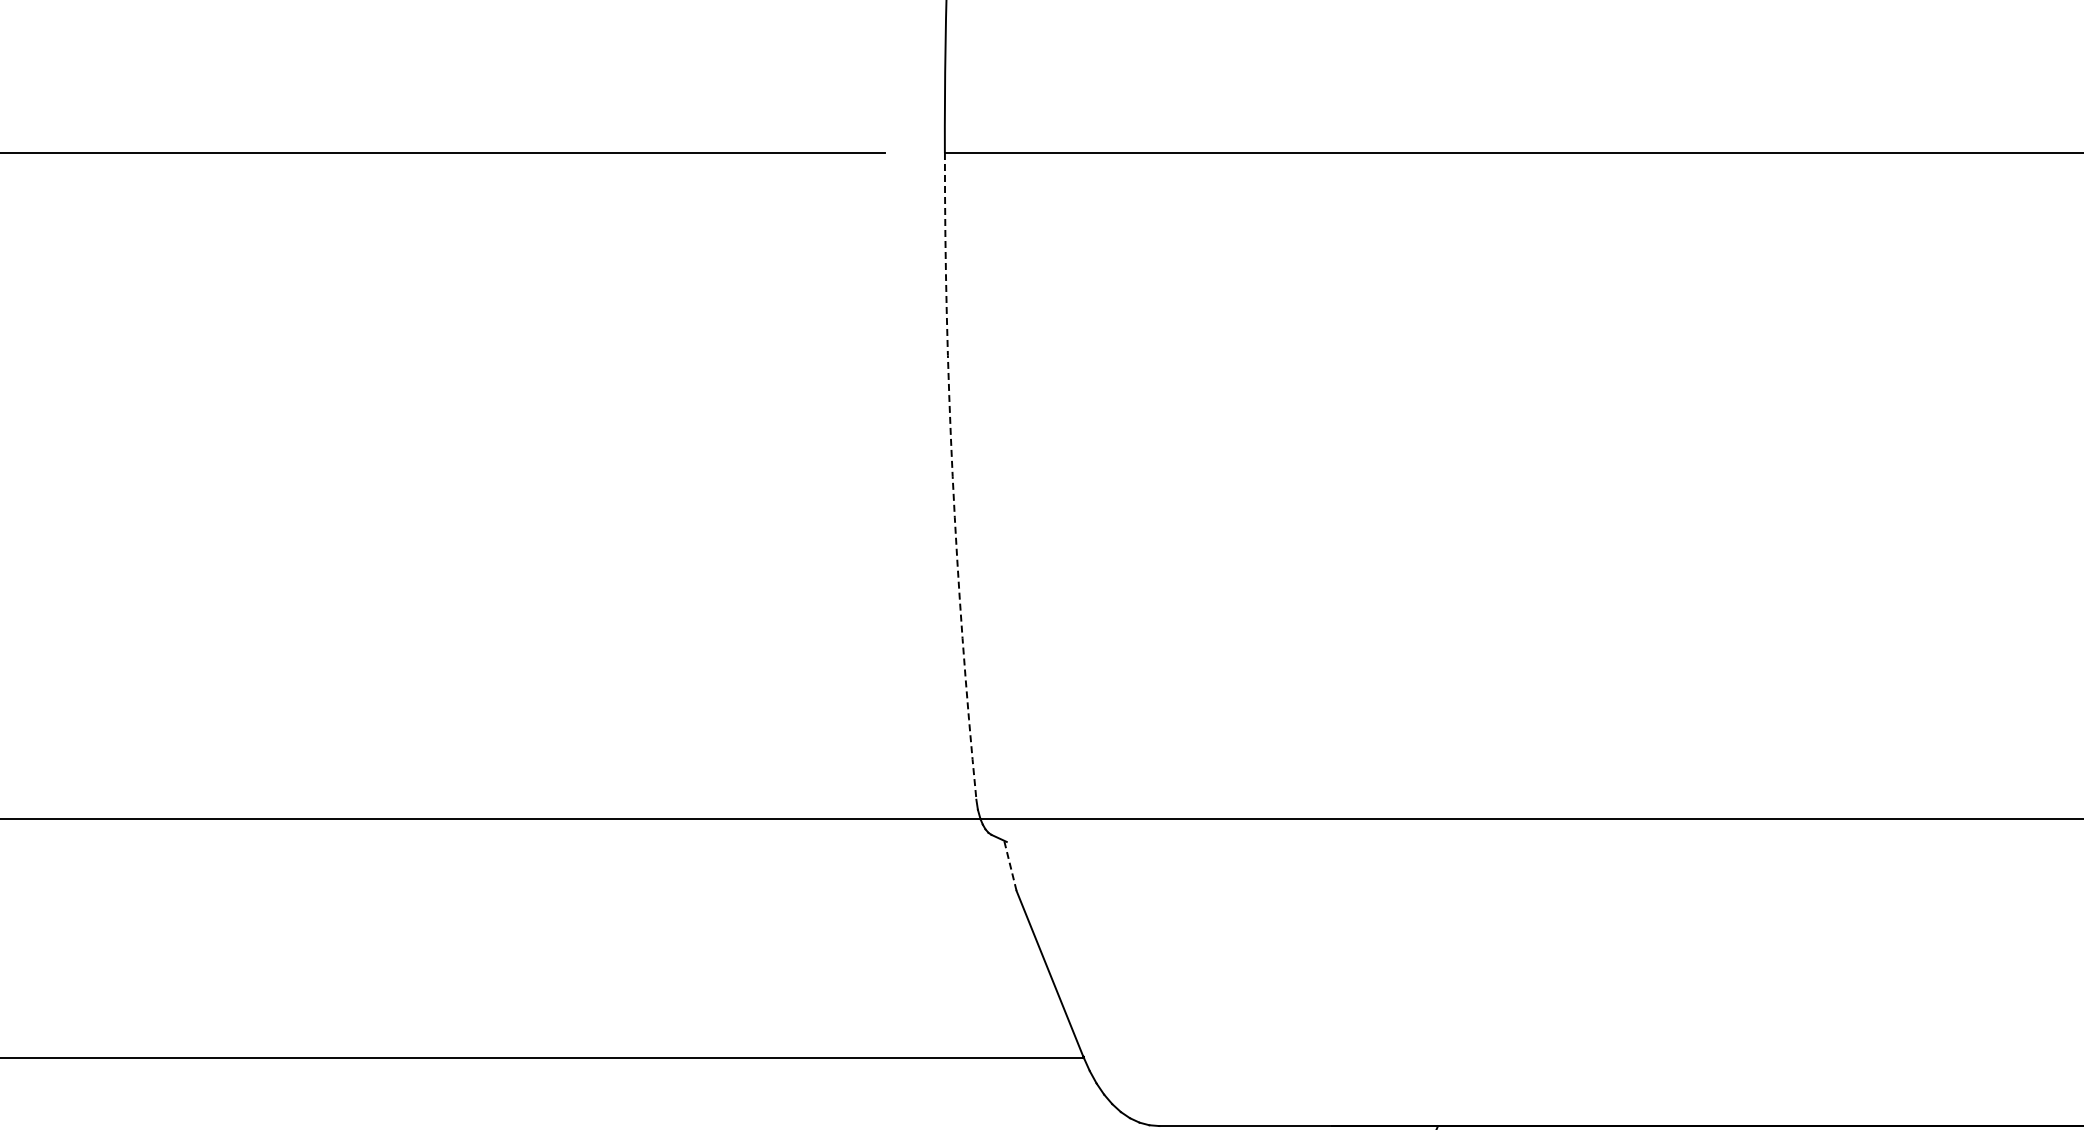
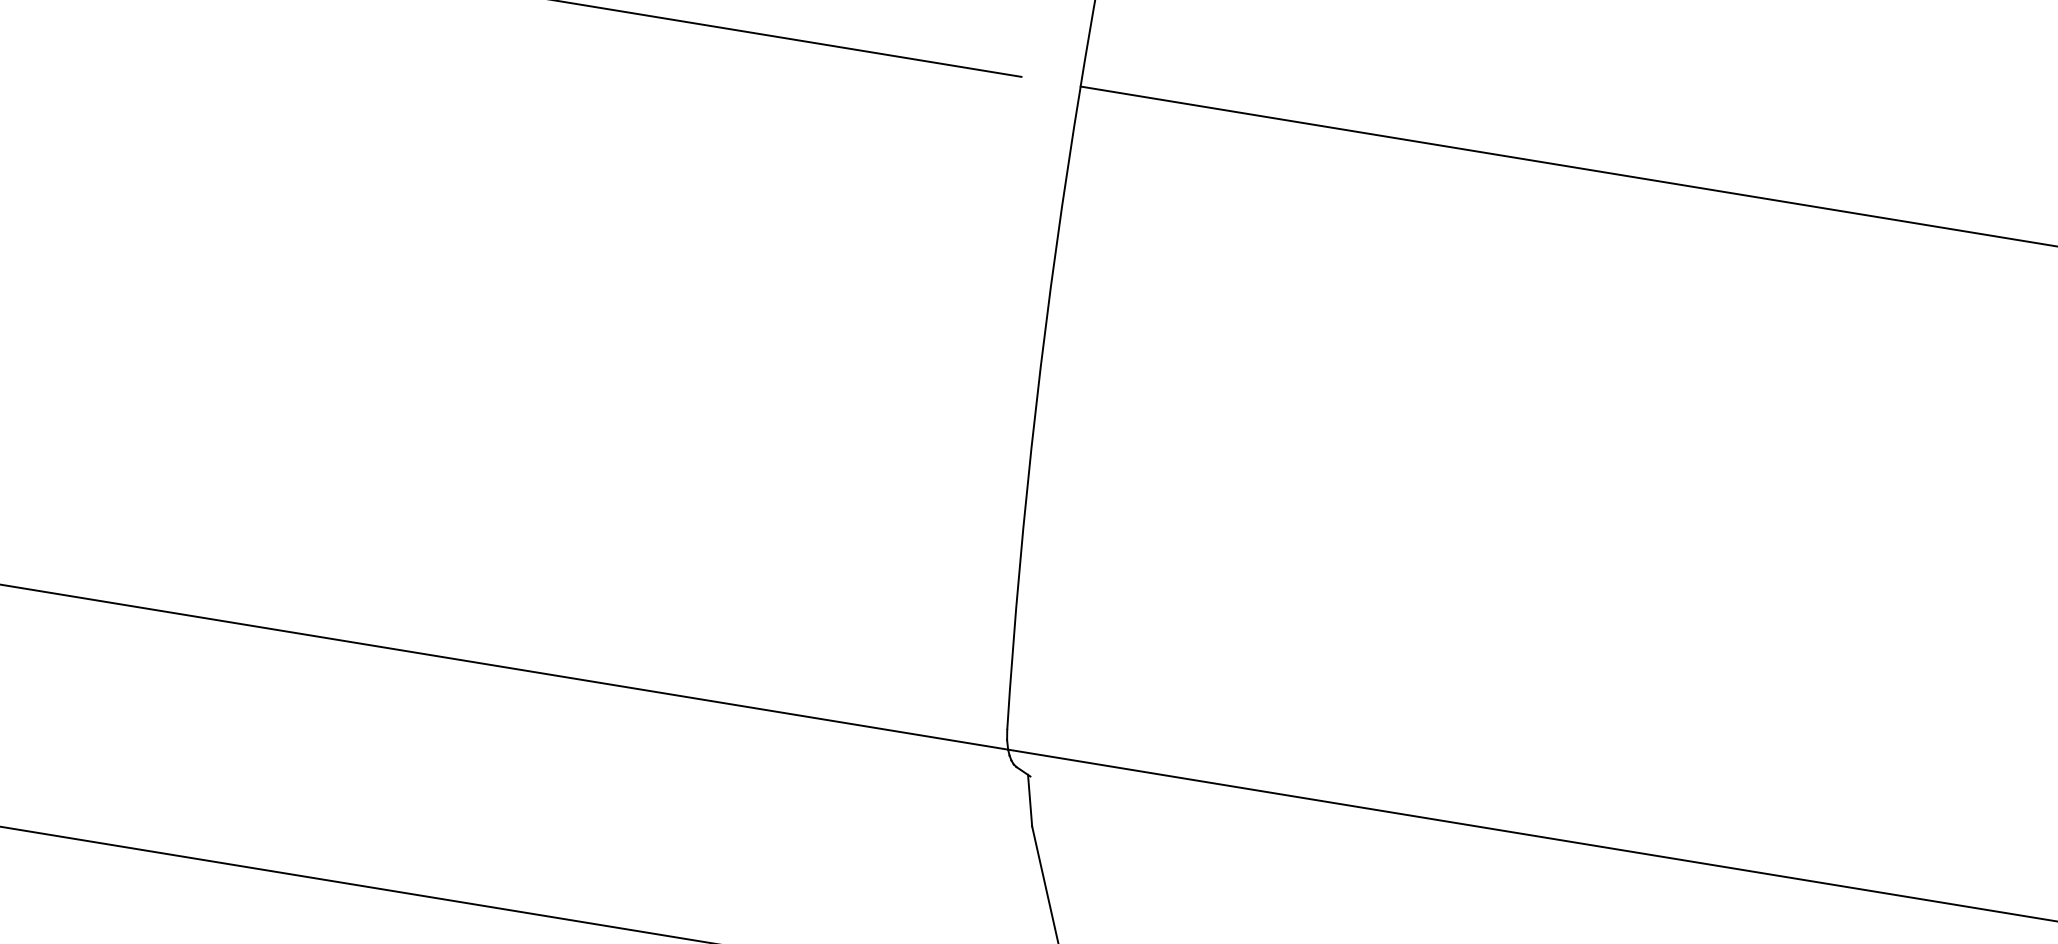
arc: (952, 476) -> (1035, 407), dashed -> solid
line: (1010, 865) -> (1030, 800), dashed -> solid

